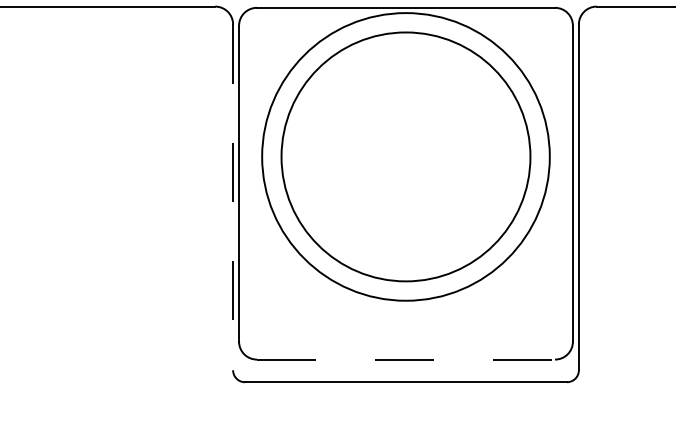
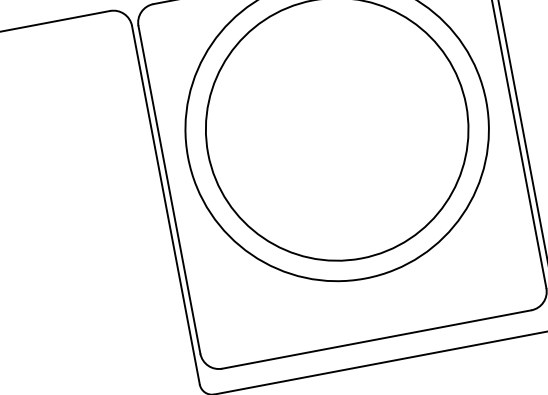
line: (233, 197) -> (166, 205), dashed -> solid
line: (406, 359) -> (377, 339), dashed -> solid

